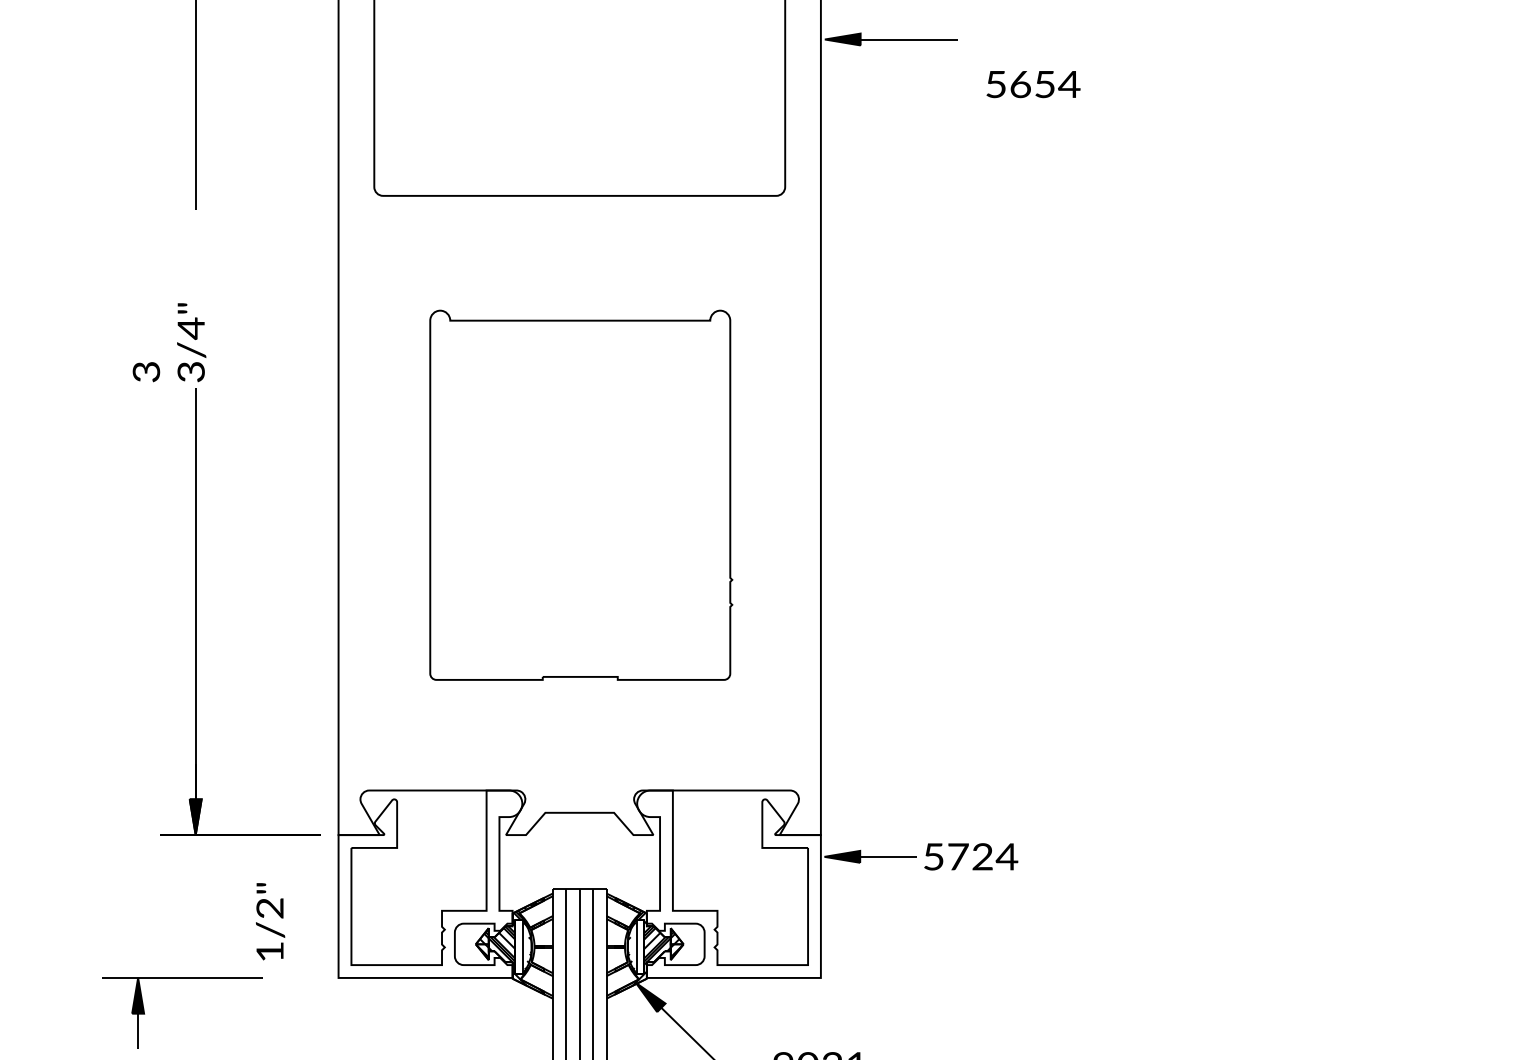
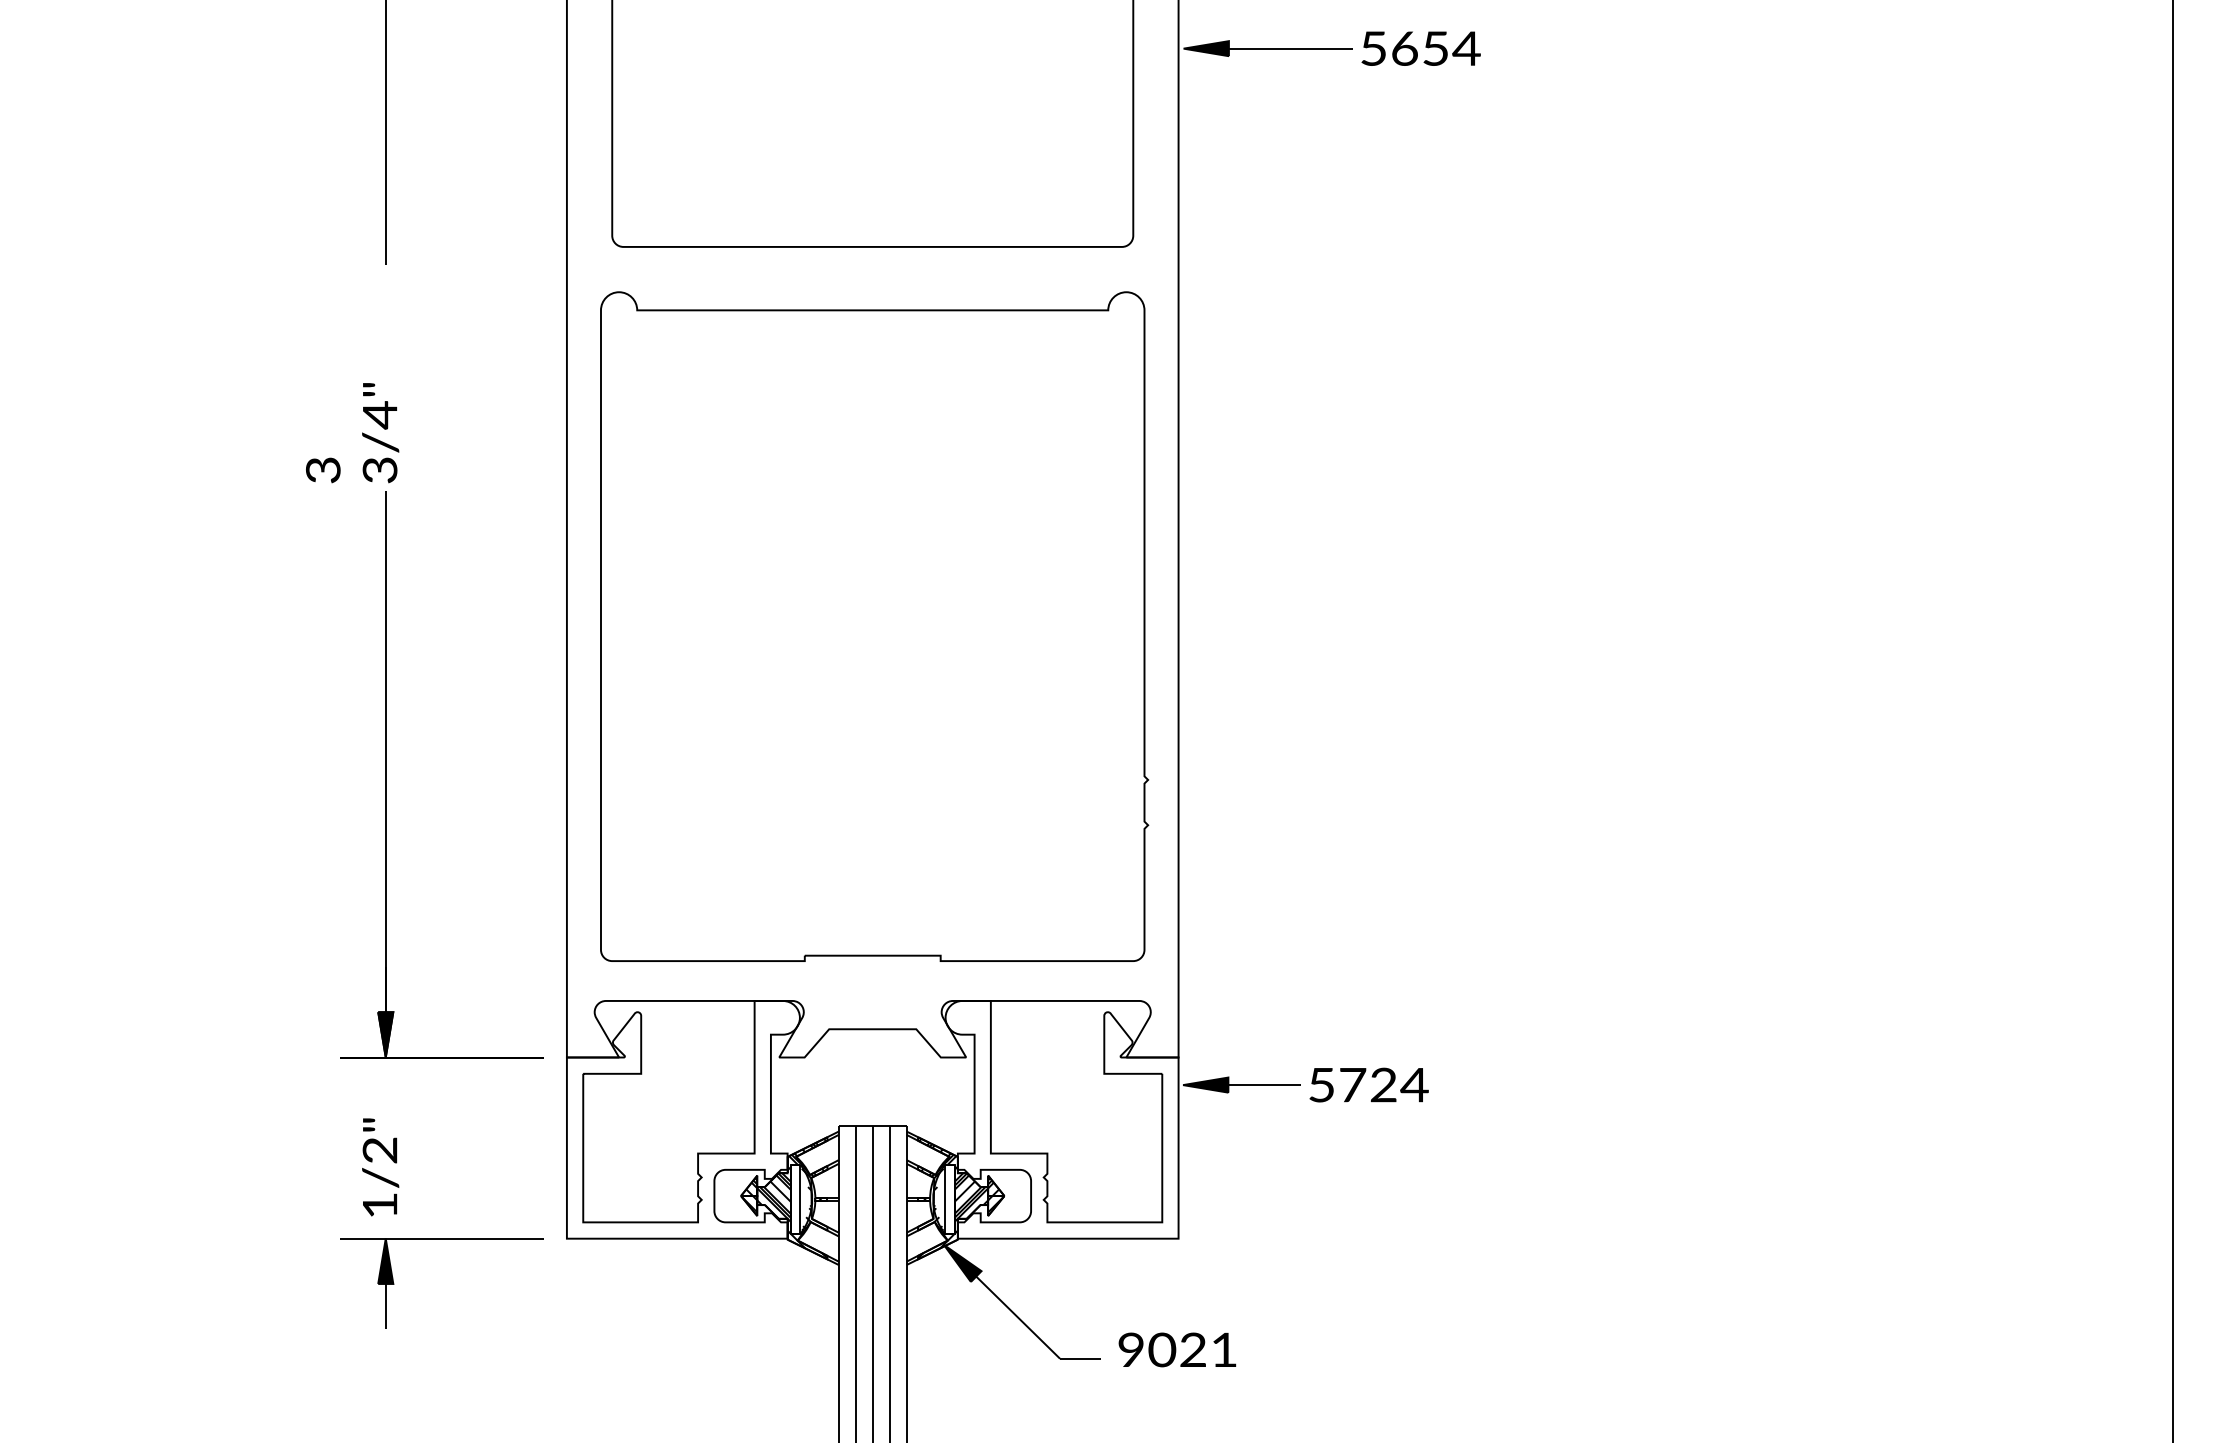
text: (1032, 84) -> (1420, 48), moved
part: (581, 495) -> (874, 626), size x1.43
text: (270, 921) -> (380, 1167), moved
part: (182, 978) -> (441, 1239), moved

